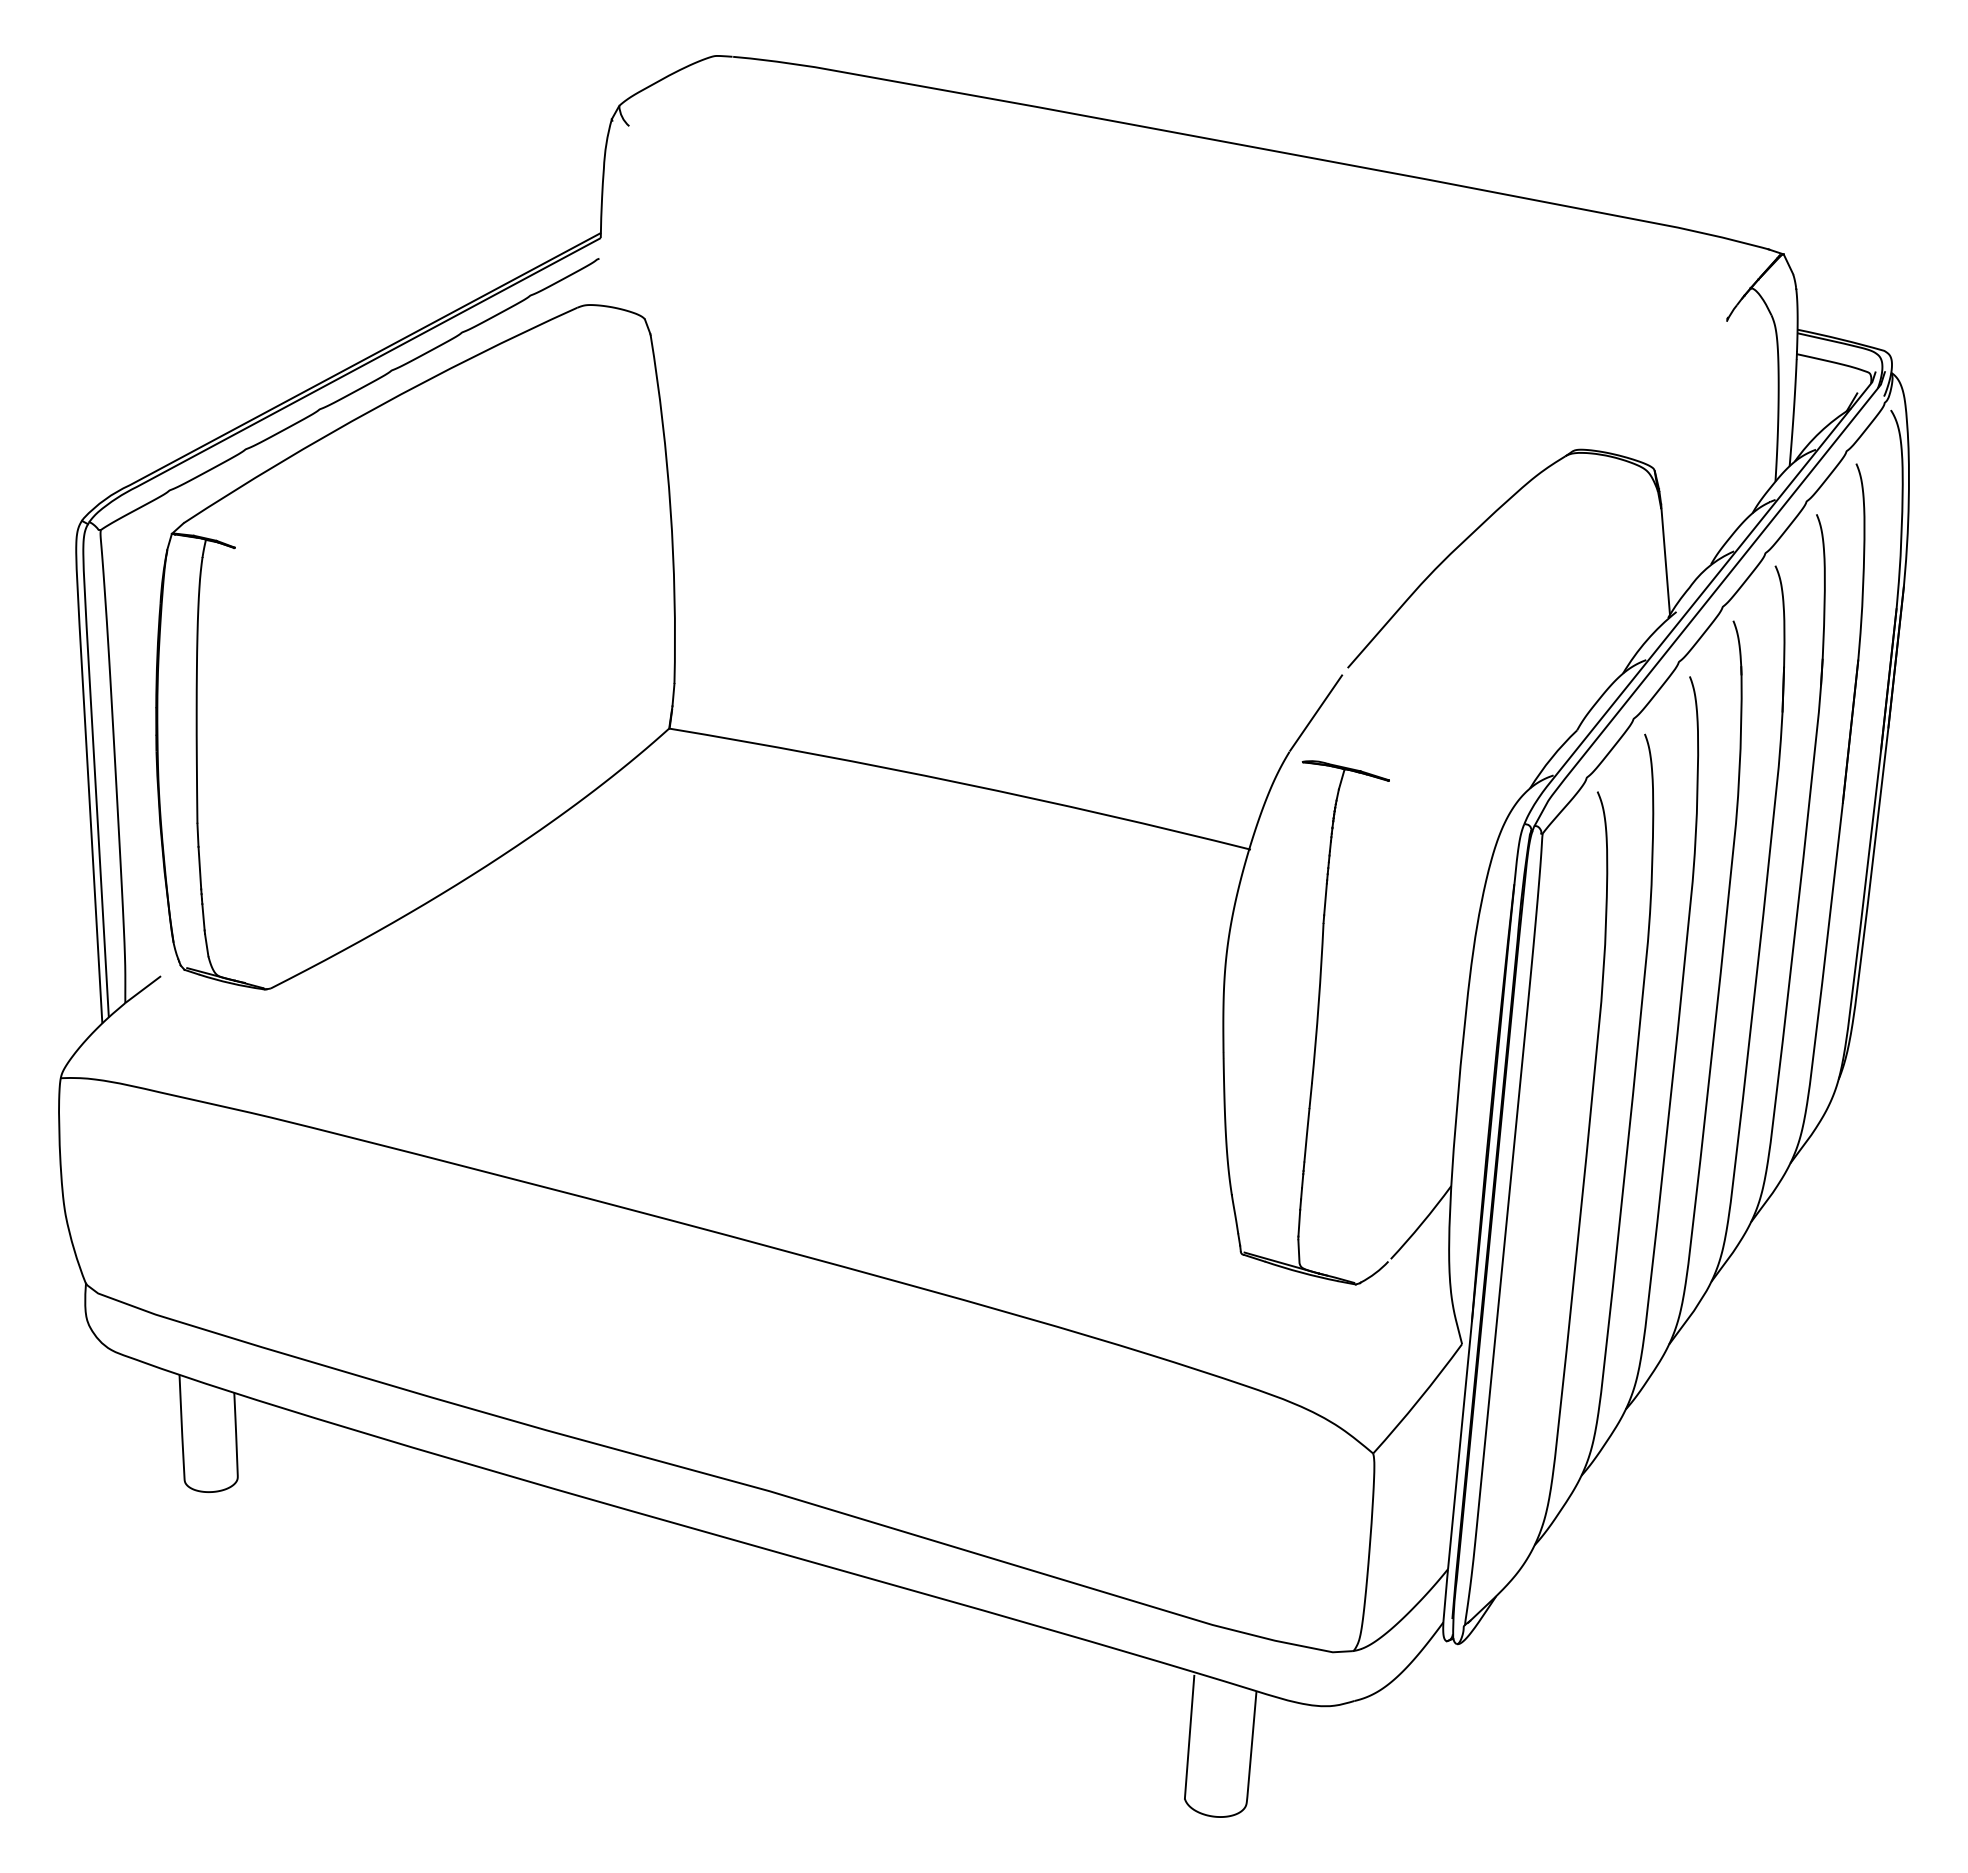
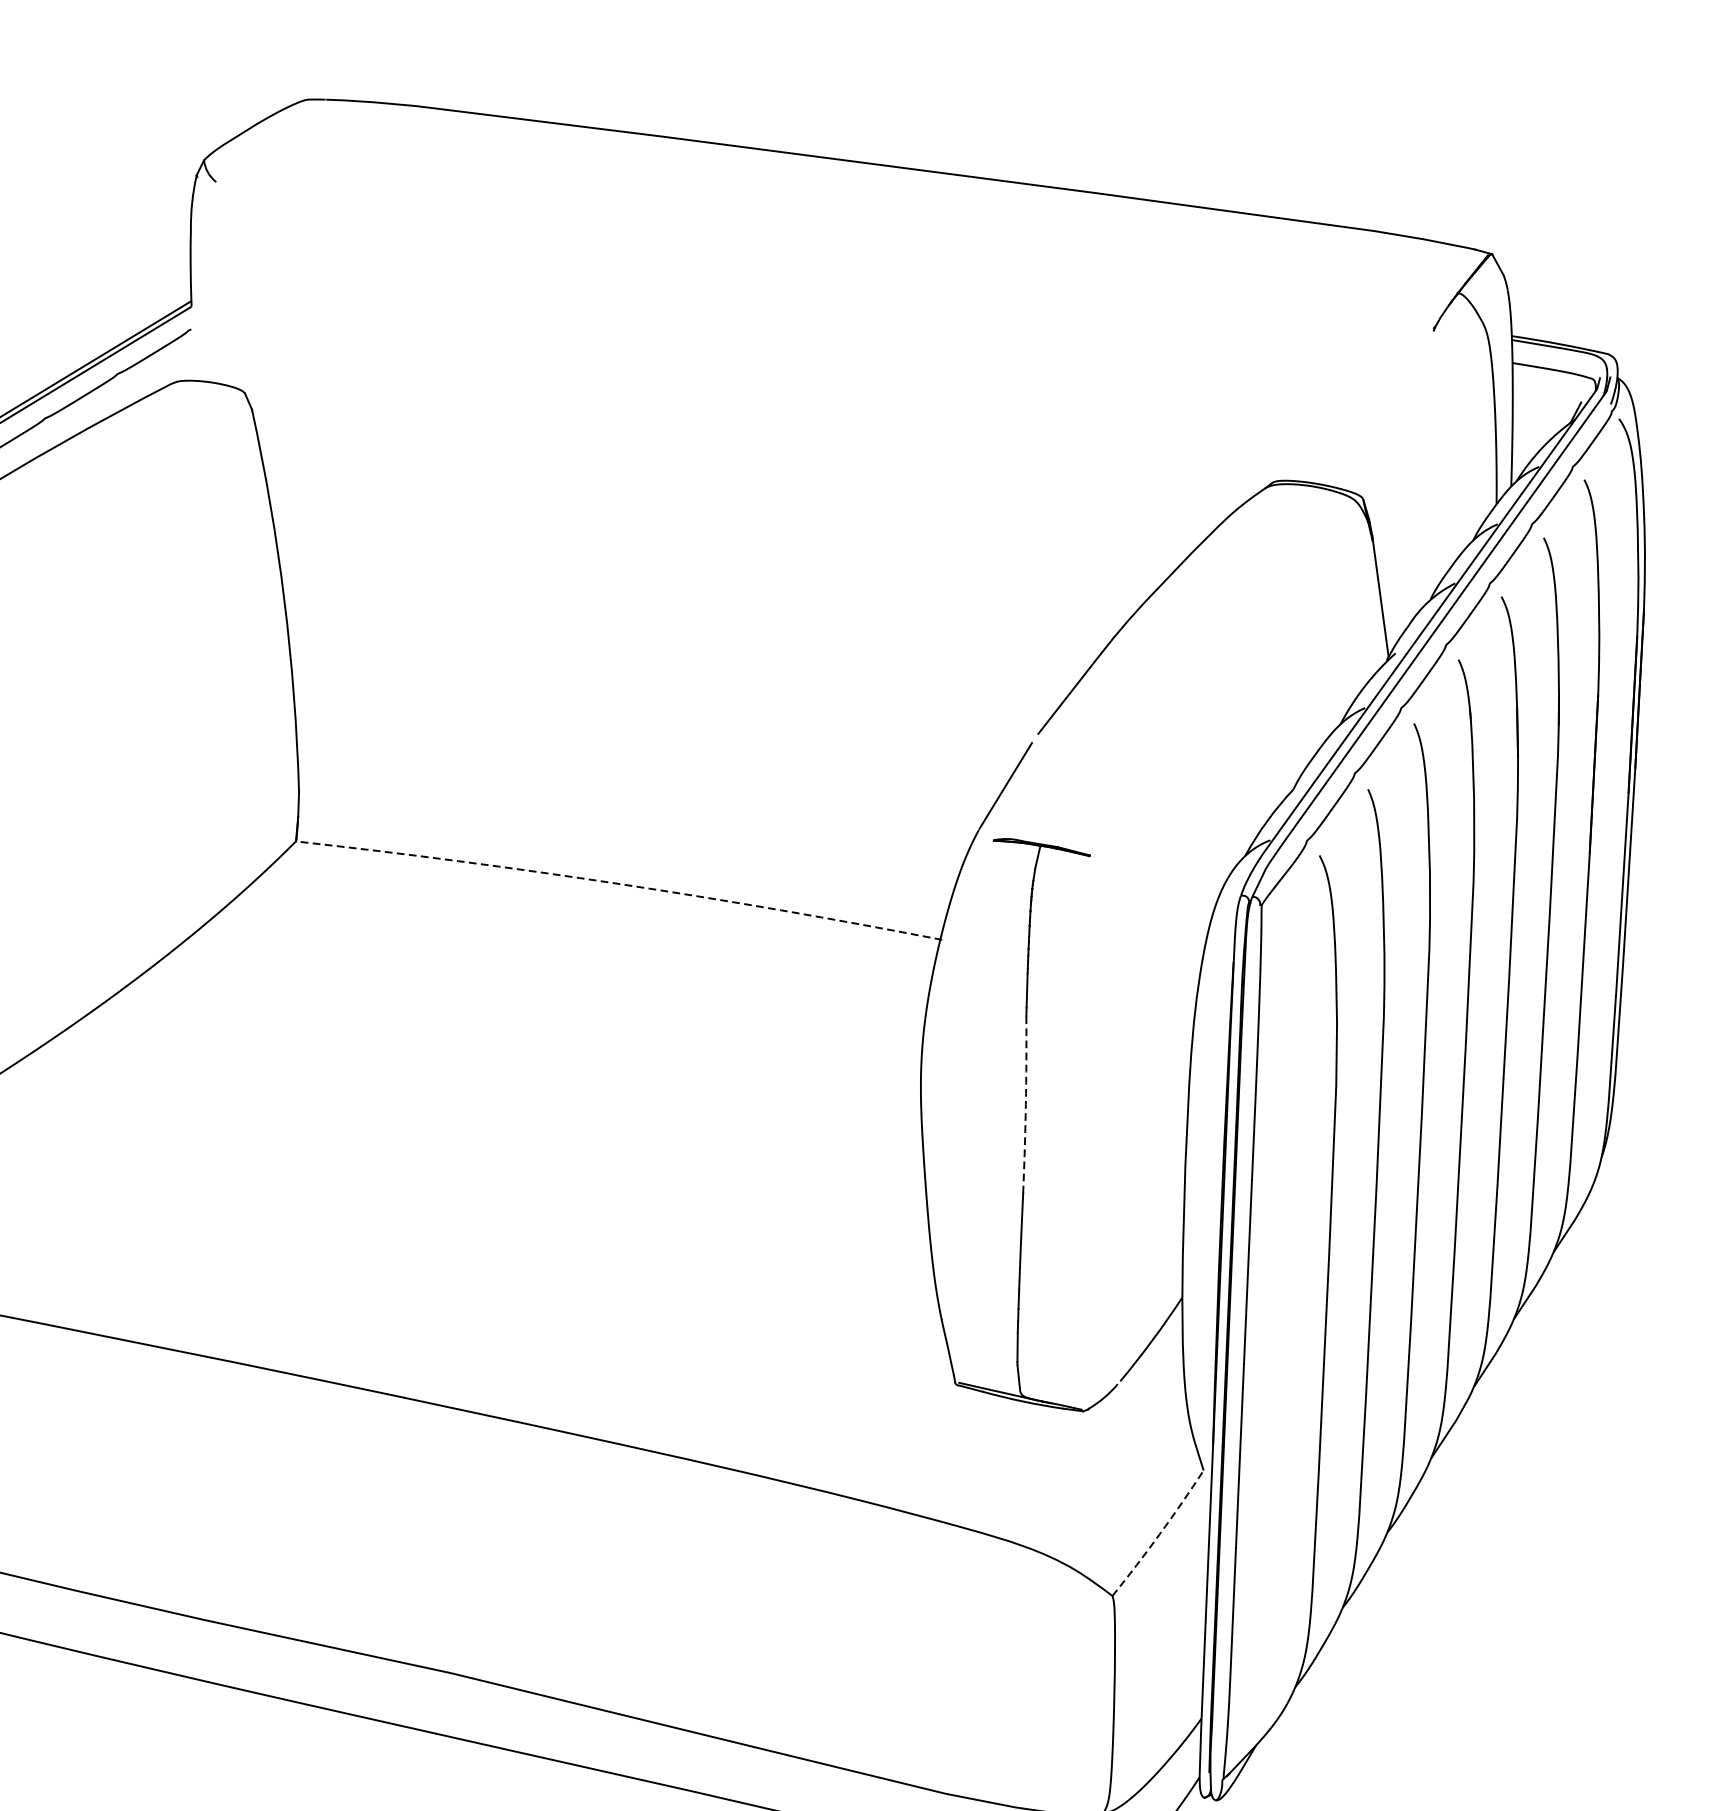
arc: (961, 783) -> (620, 884), solid -> dashed
arc: (1318, 1003) -> (1025, 1104), solid -> dashed
arc: (1419, 1399) -> (1160, 1533), solid -> dashed

